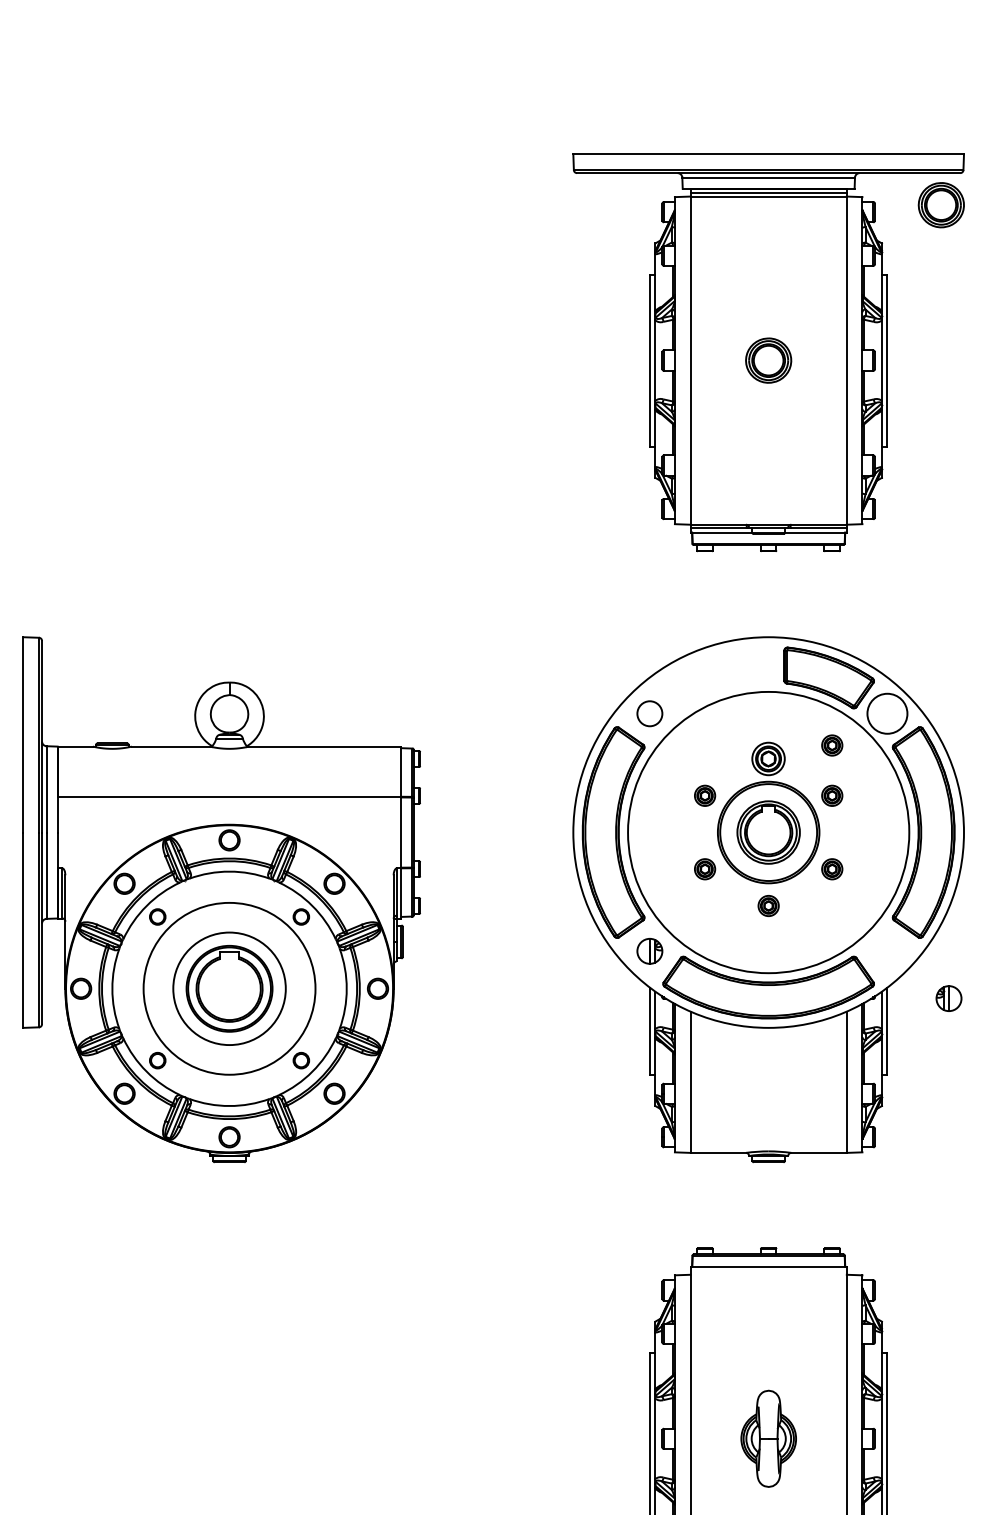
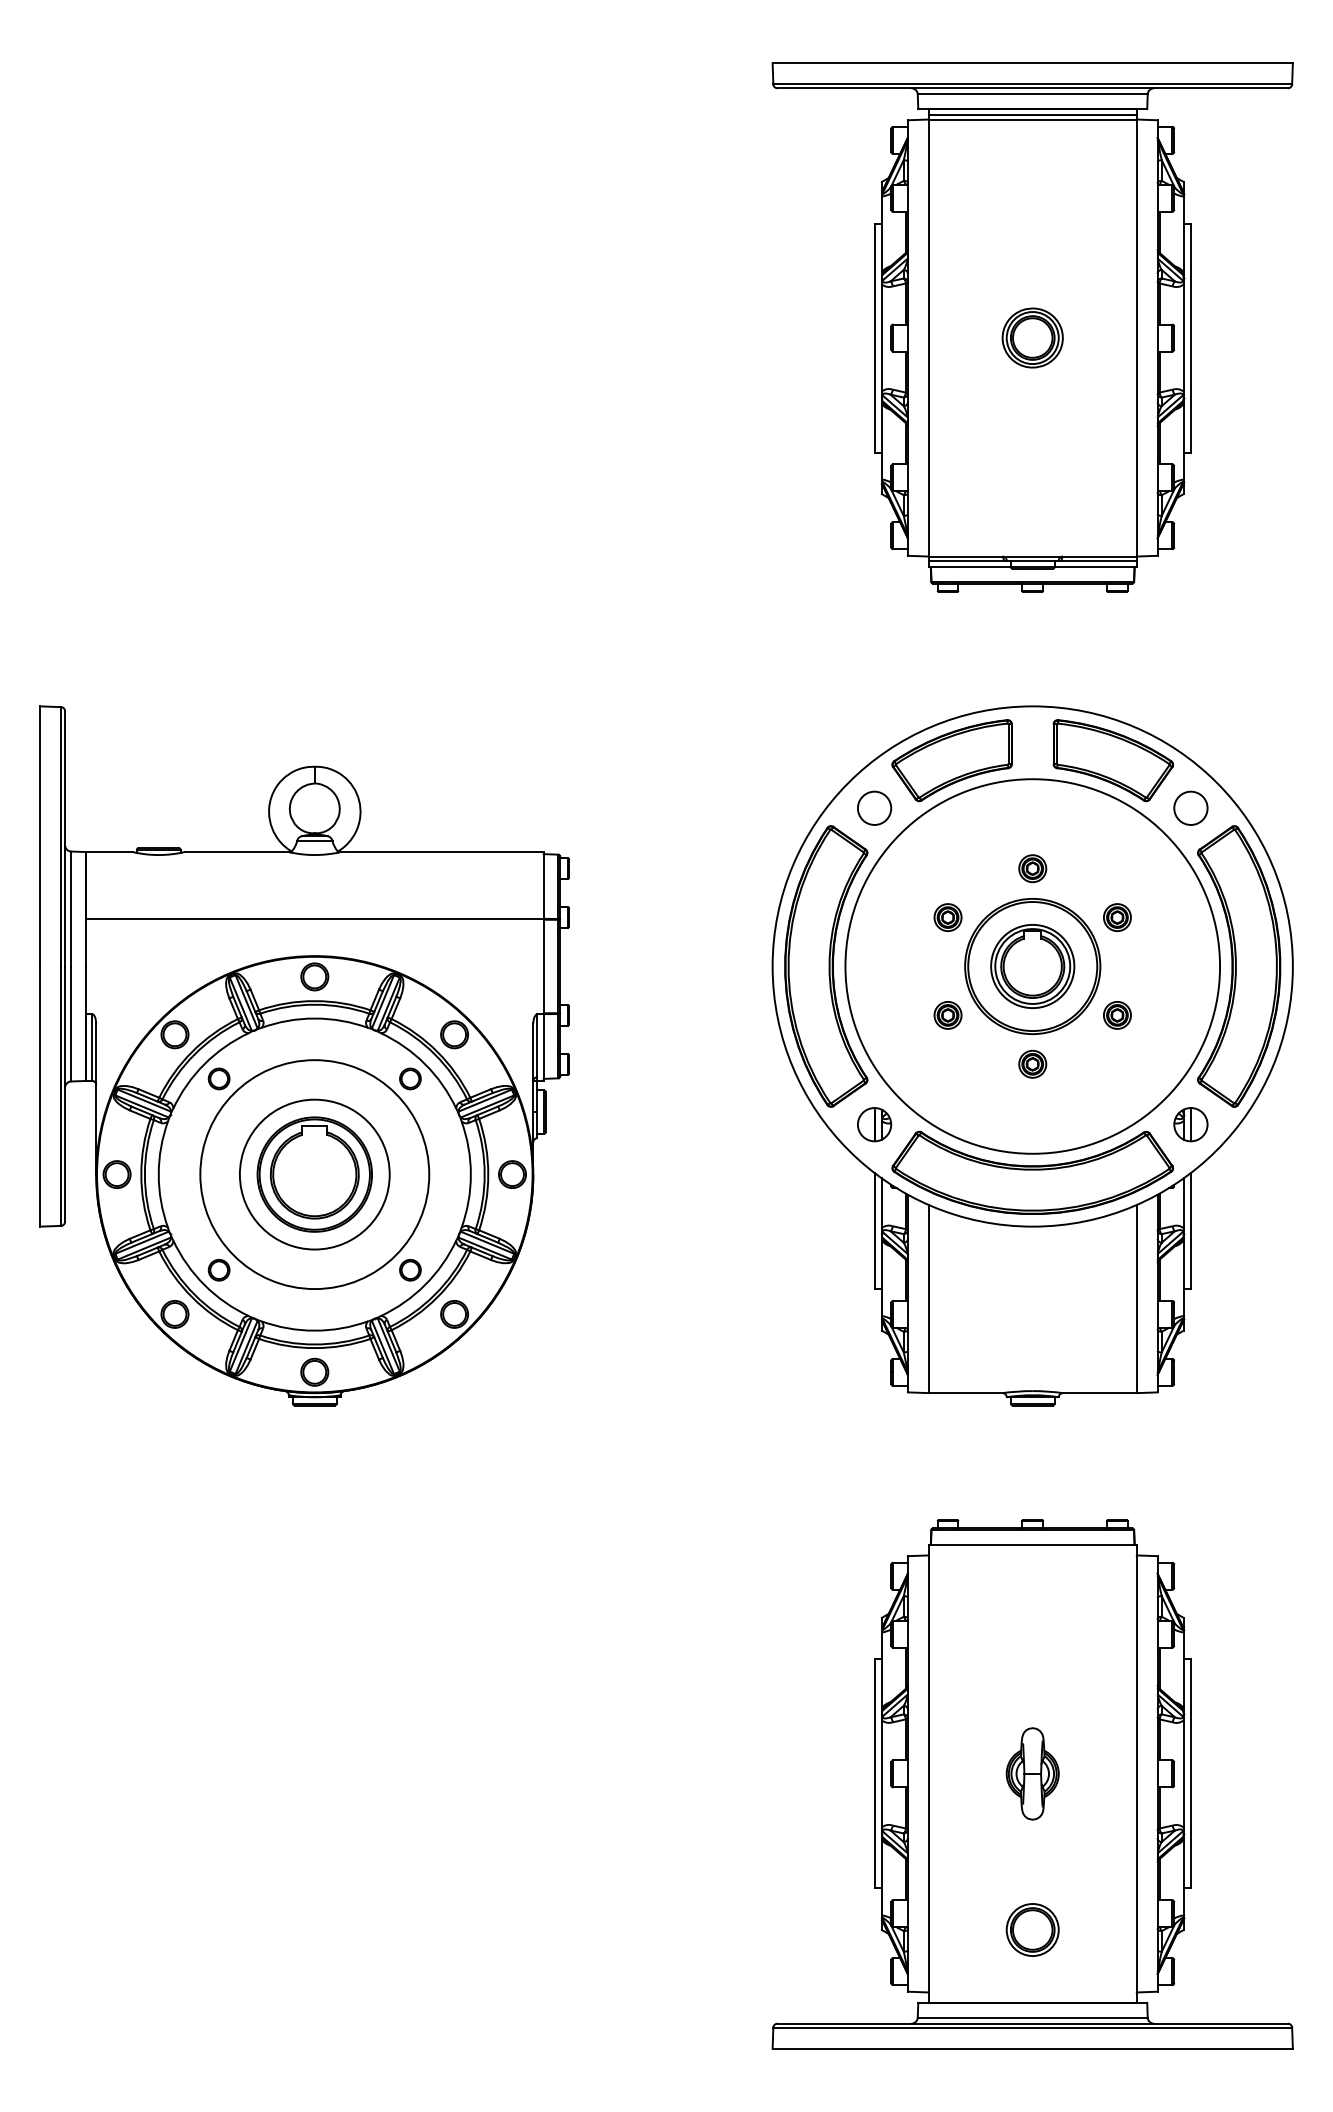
part: (941, 204) -> (1262, 130), removed
part: (707, 677) -> (951, 760), added
circle: (887, 713) -> (1190, 807), size x0.62
part: (832, 745) -> (1117, 850), removed
part: (768, 758) -> (1032, 868), size x0.62
part: (948, 998) -> (1190, 1124), moved
part: (768, 1438) -> (1032, 1773), size x0.71

